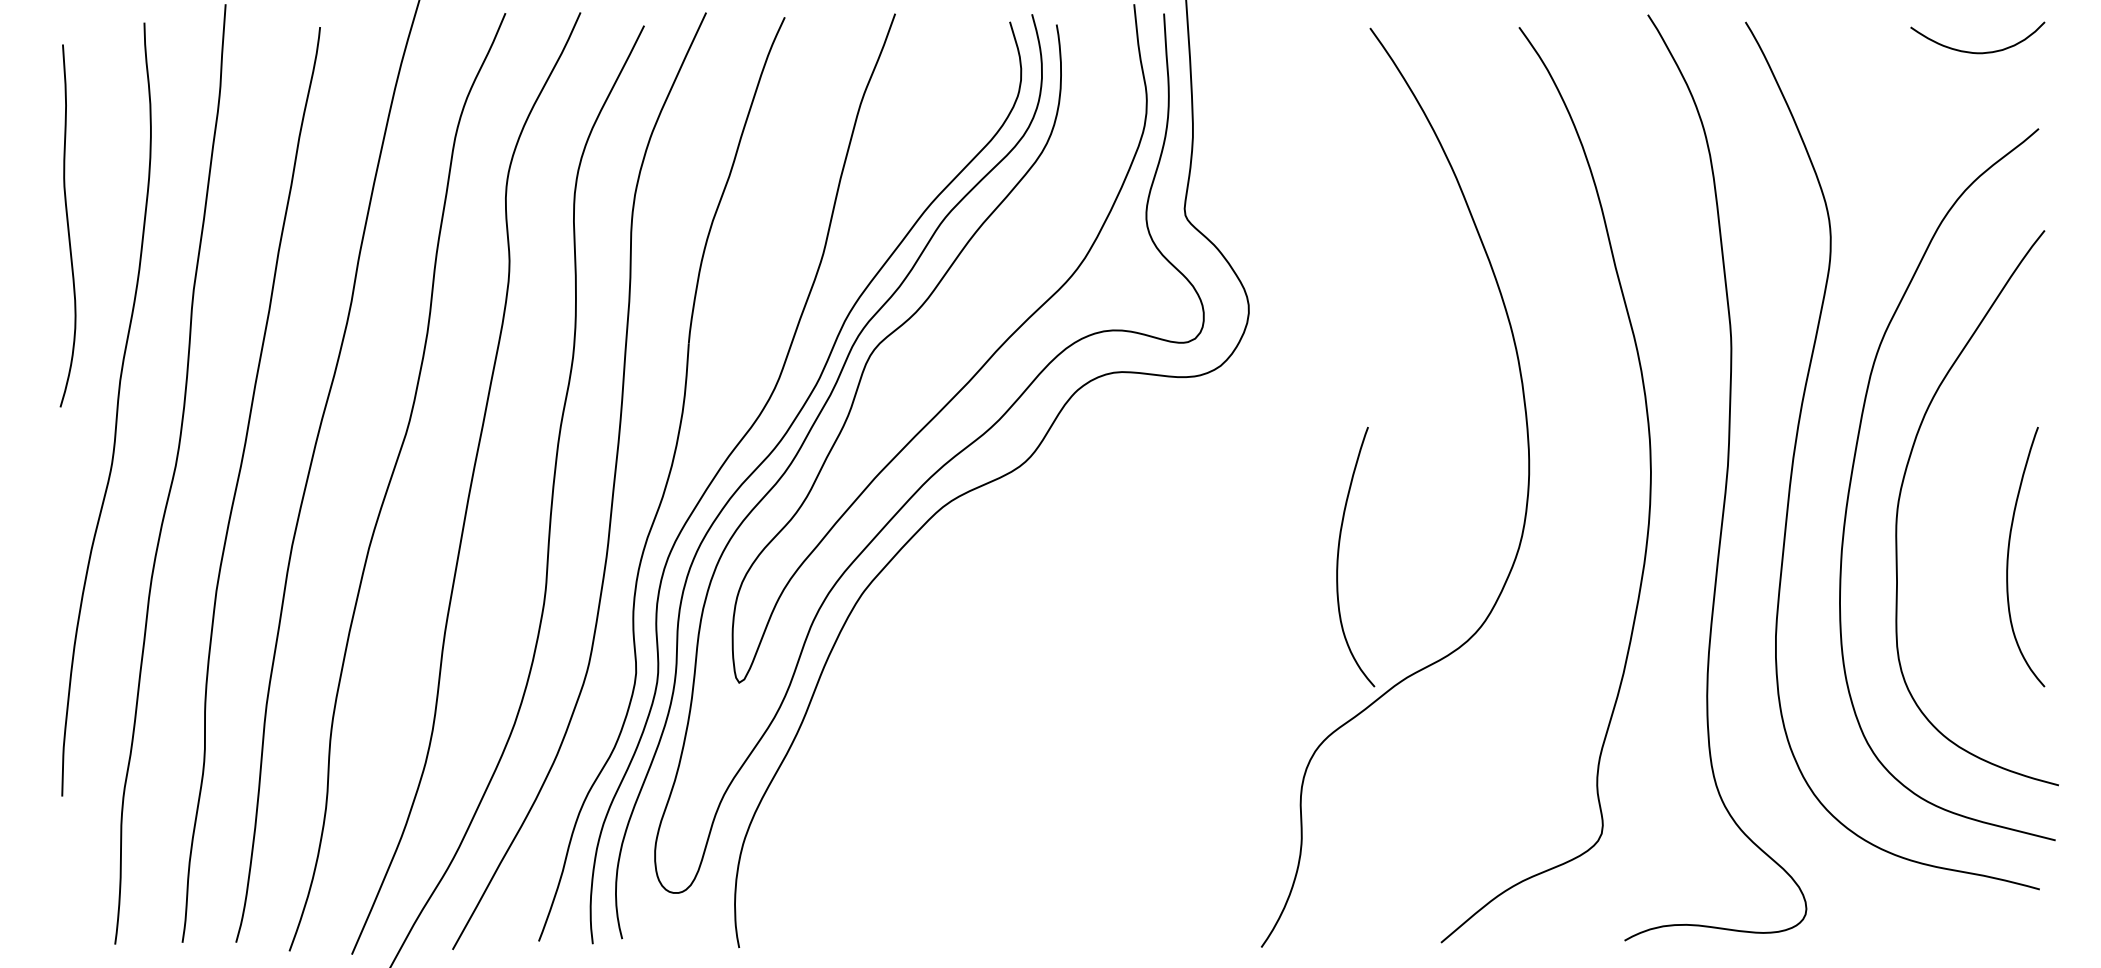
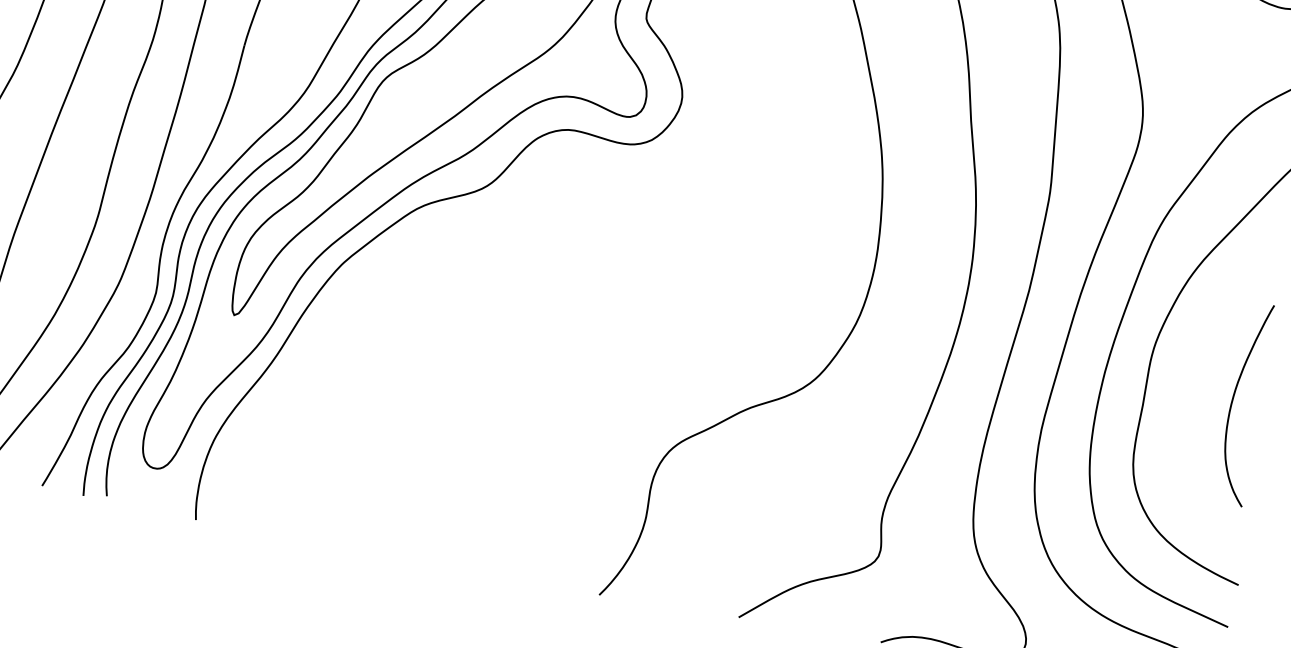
curve: (1339, 552) -> (716, 301), removed

